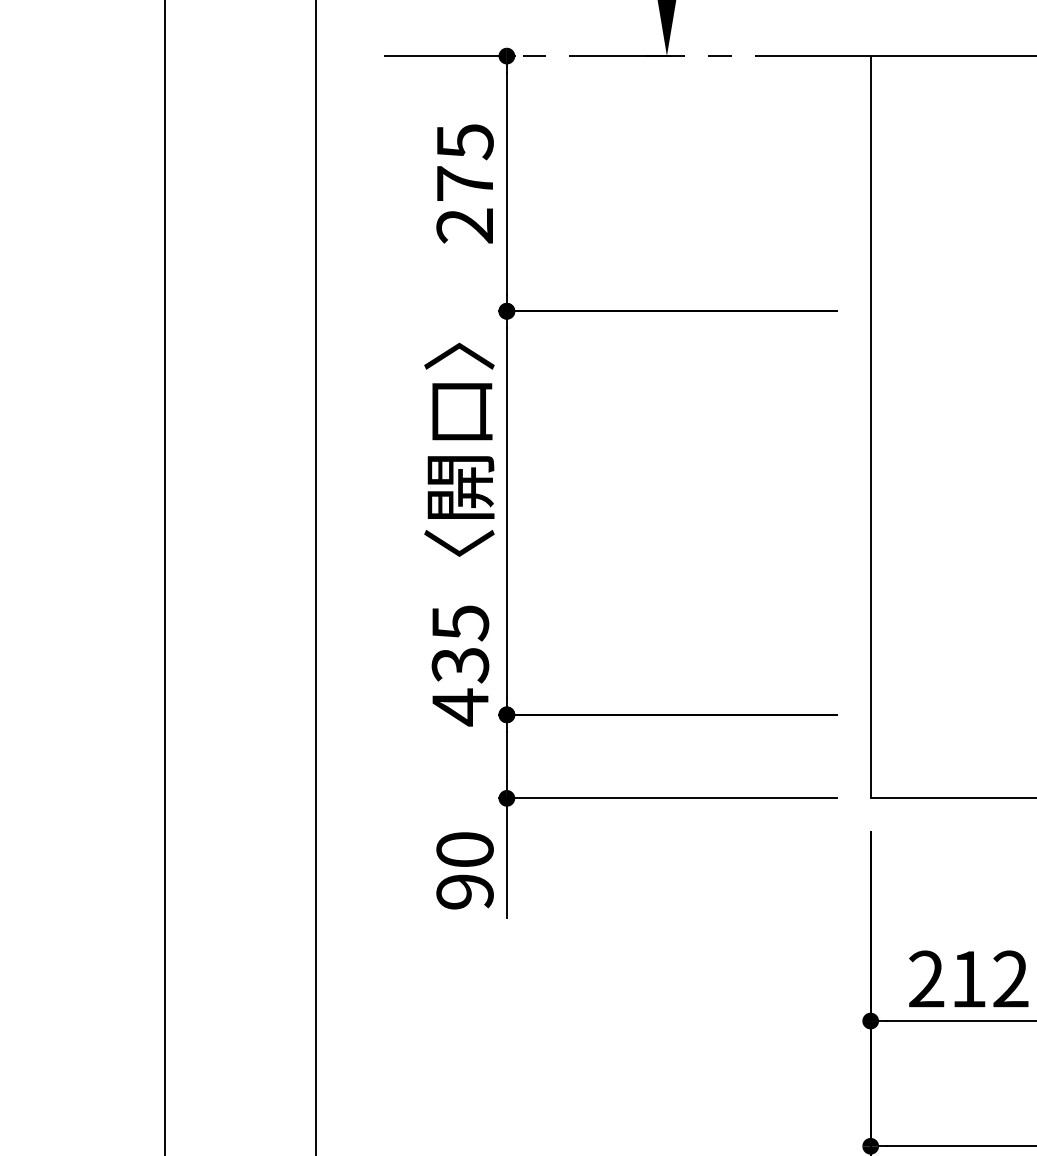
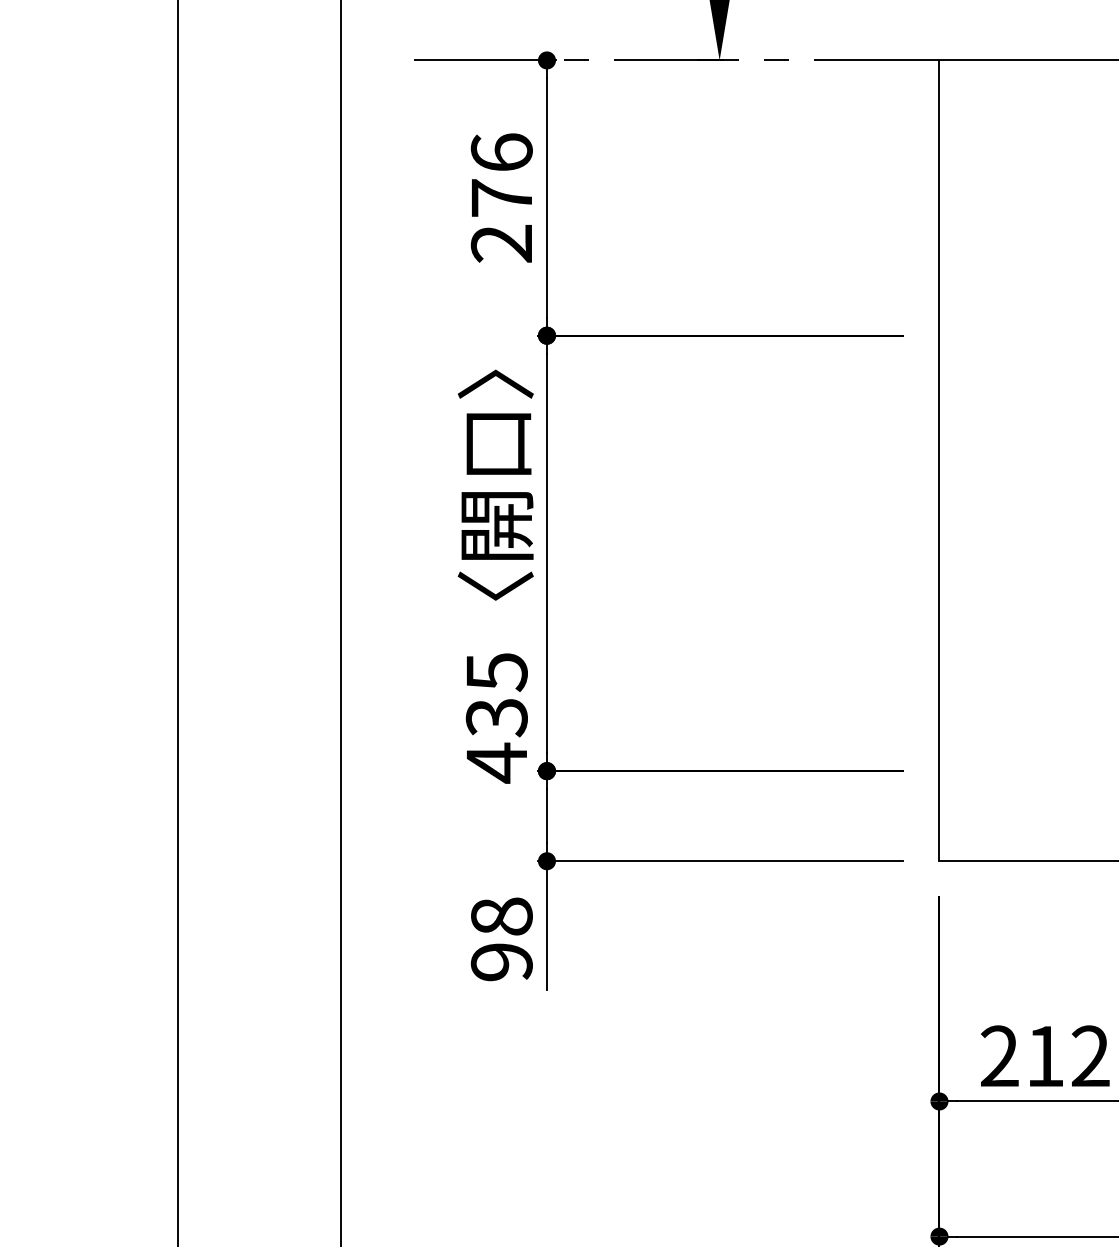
text: (464, 141) -> (501, 152), 275 -> 276
text: (464, 849) -> (501, 916), 90 -> 98

